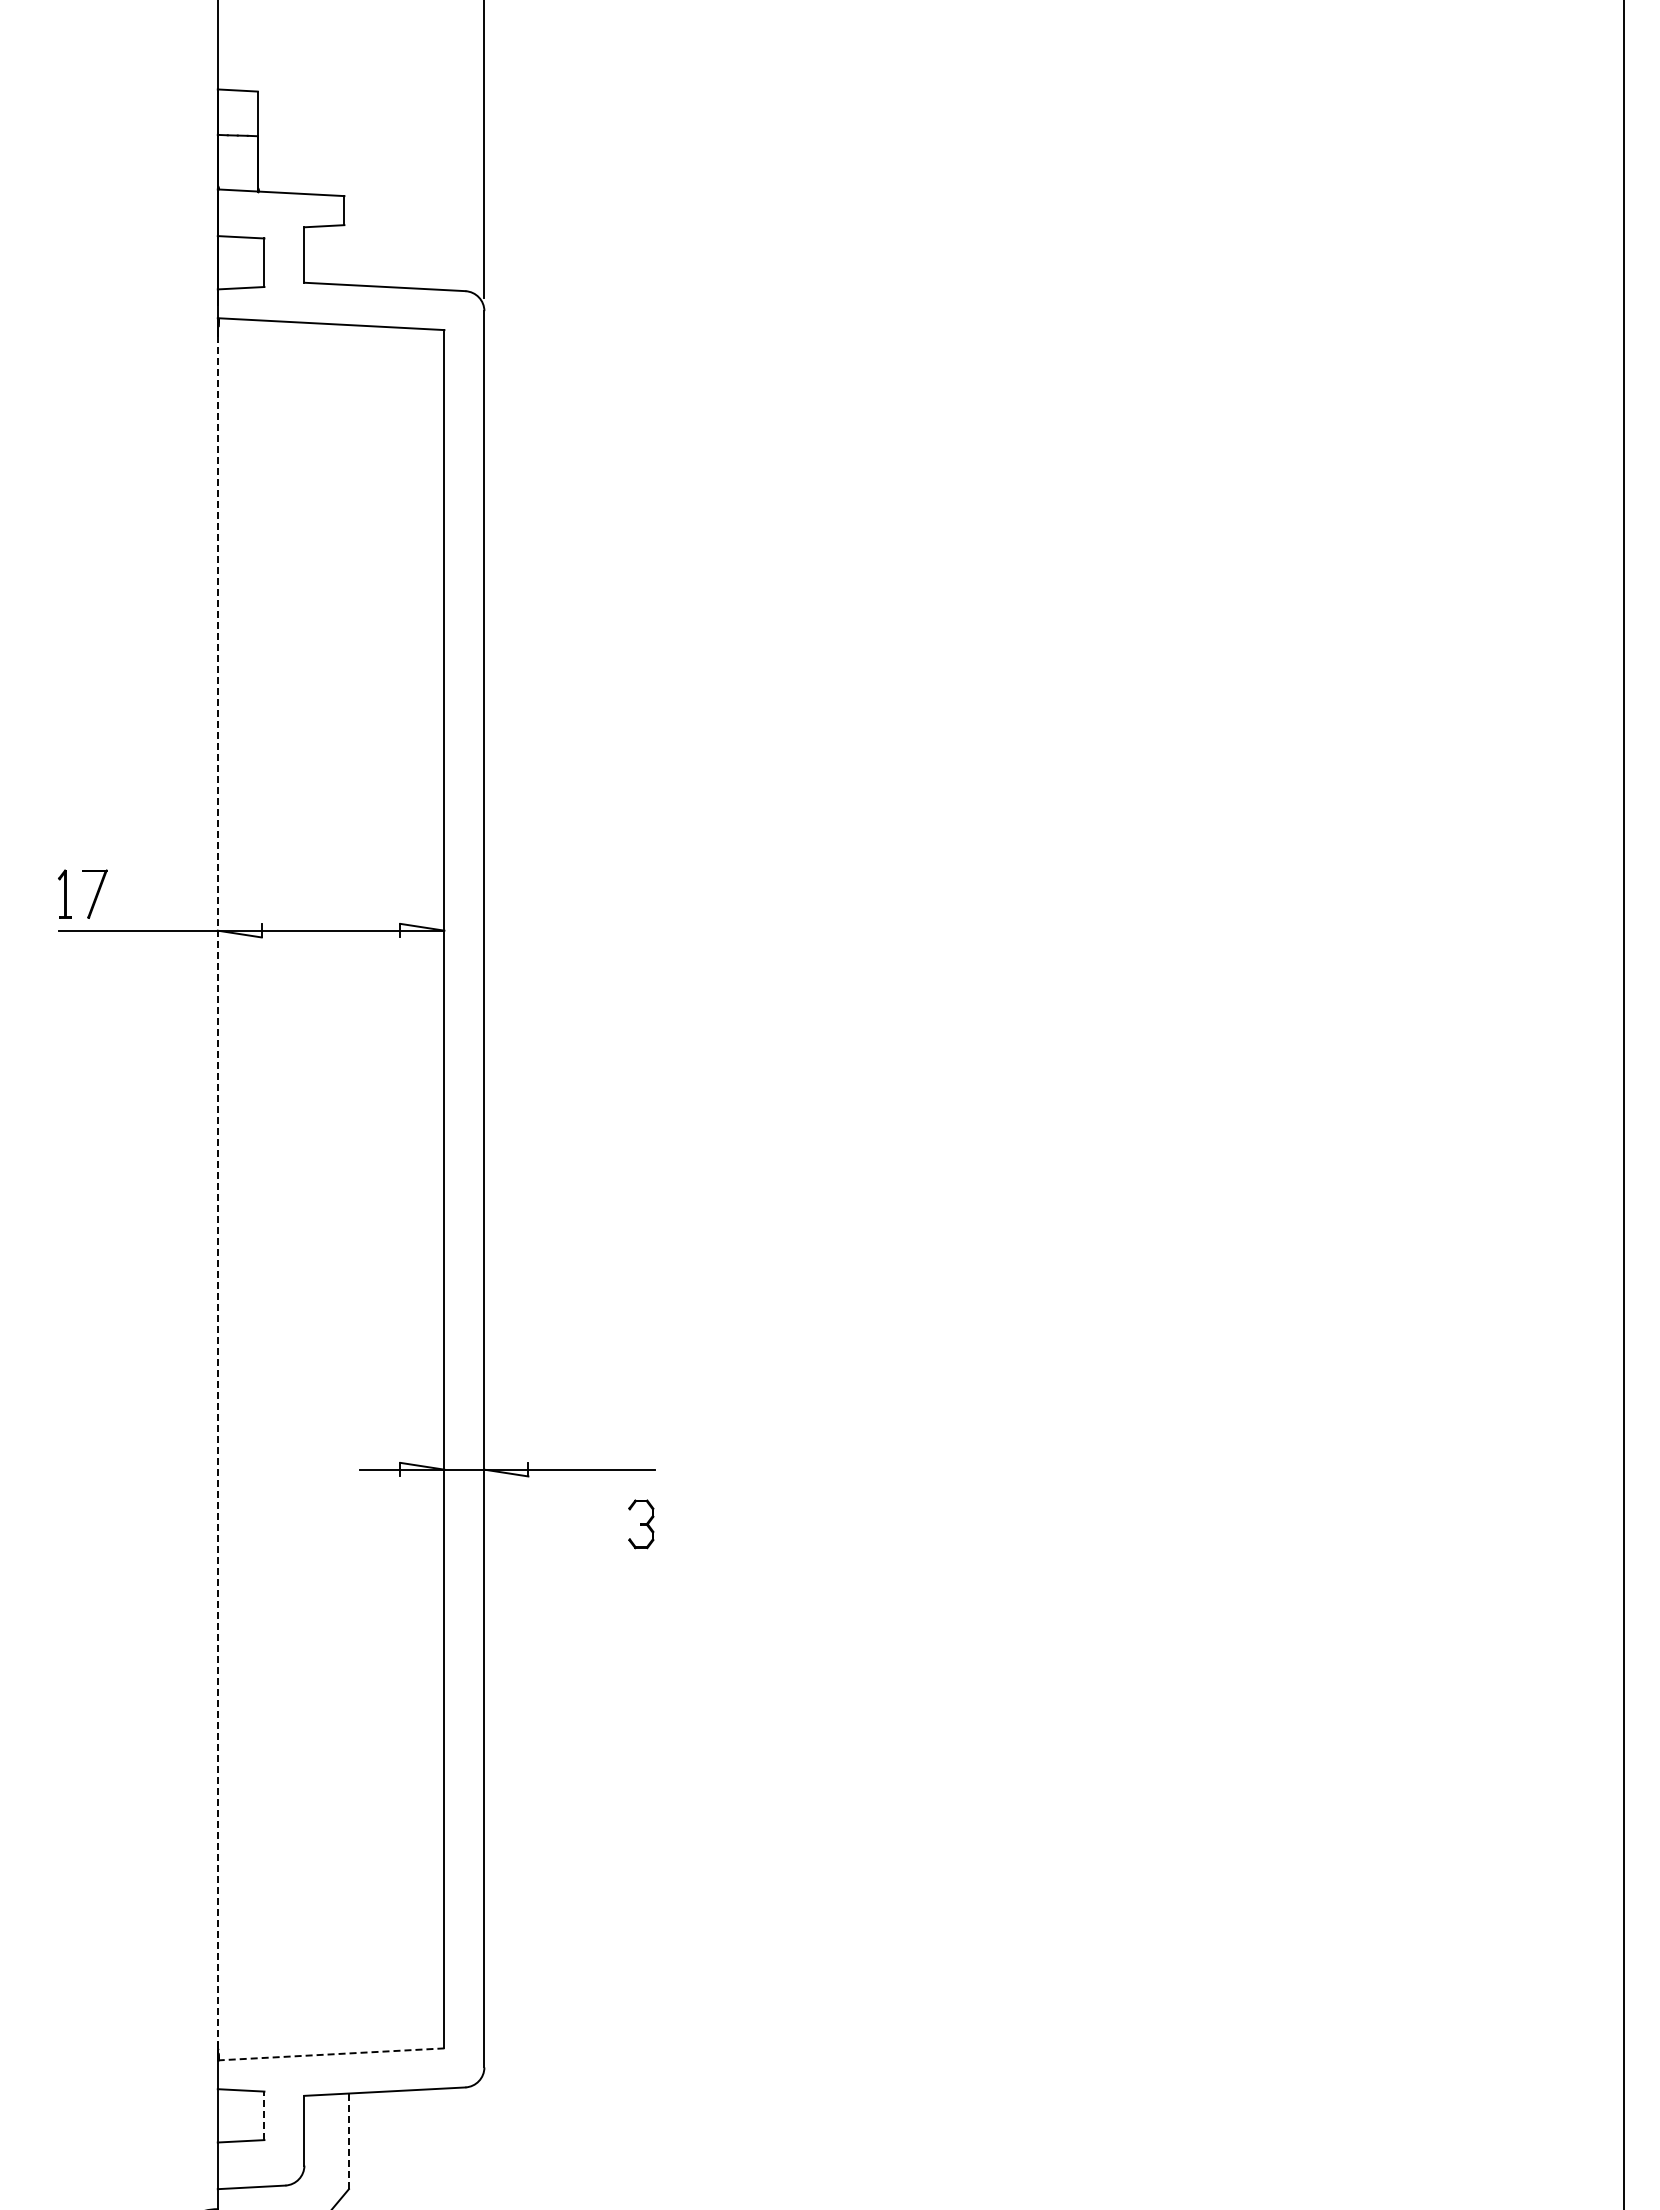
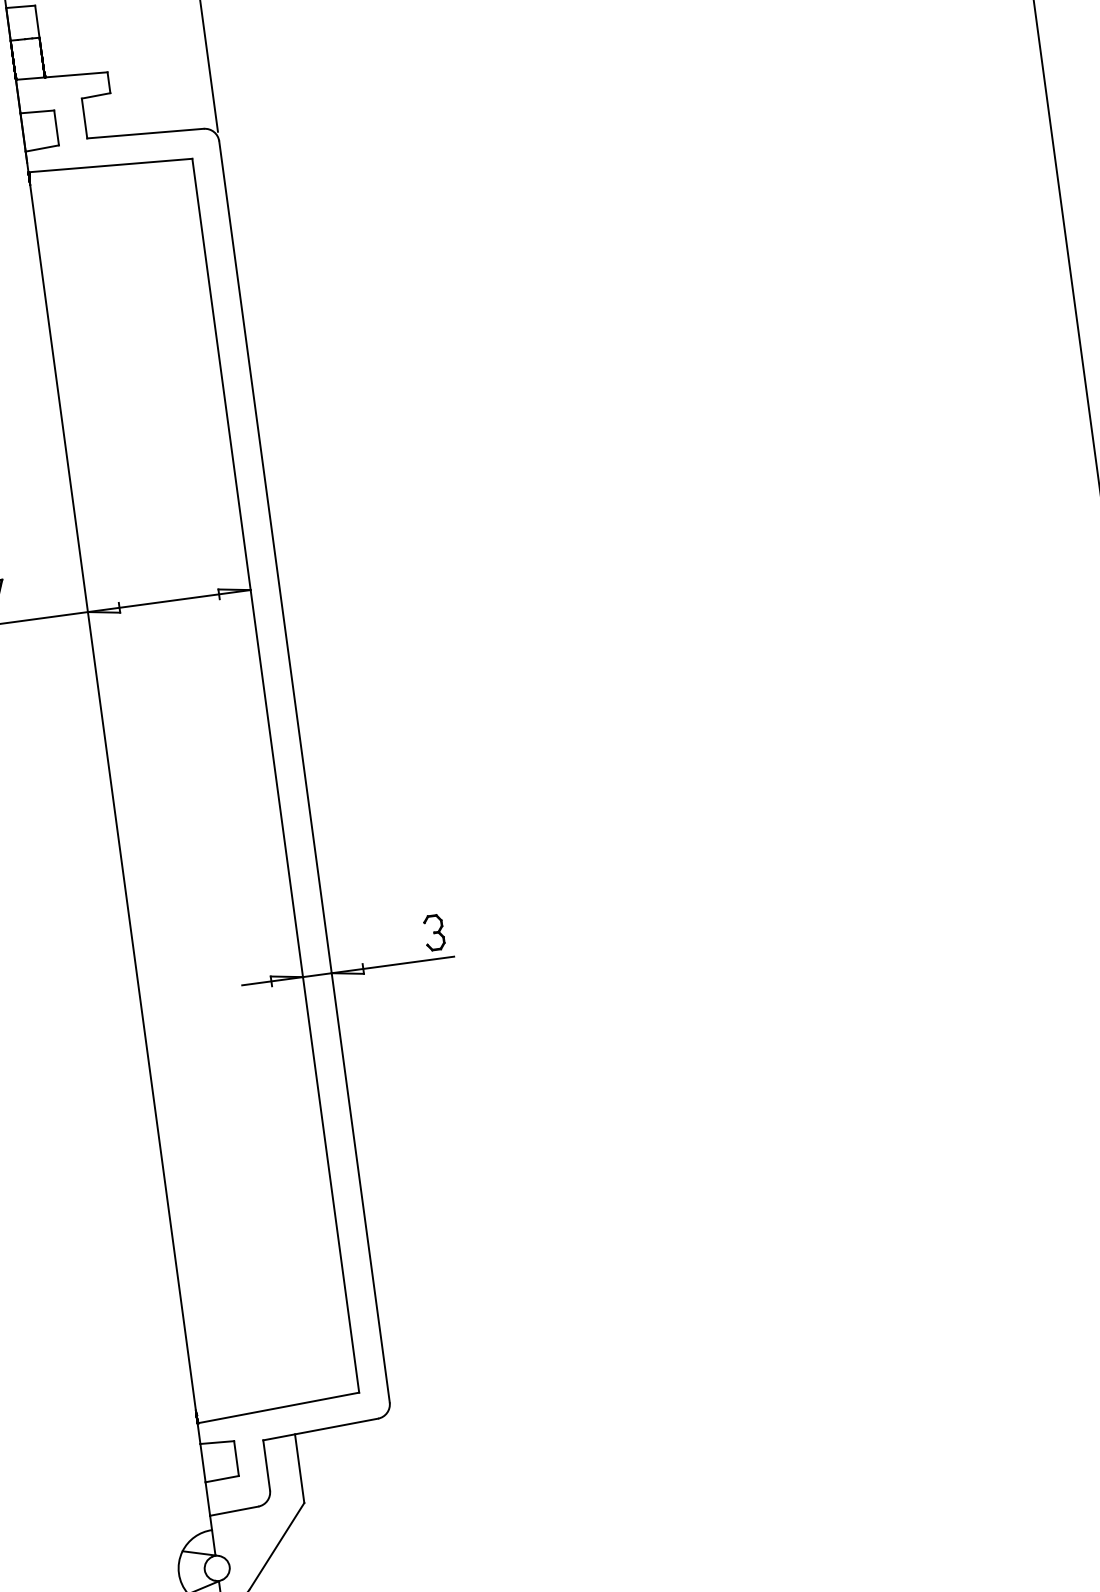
line: (217, 1189) -> (112, 797), dashed -> solid
part: (641, 1524) -> (434, 932), moved
line: (330, 2054) -> (277, 1408), dashed -> solid
line: (264, 2115) -> (236, 1458), dashed -> solid
line: (348, 2141) -> (299, 1468), dashed -> solid

